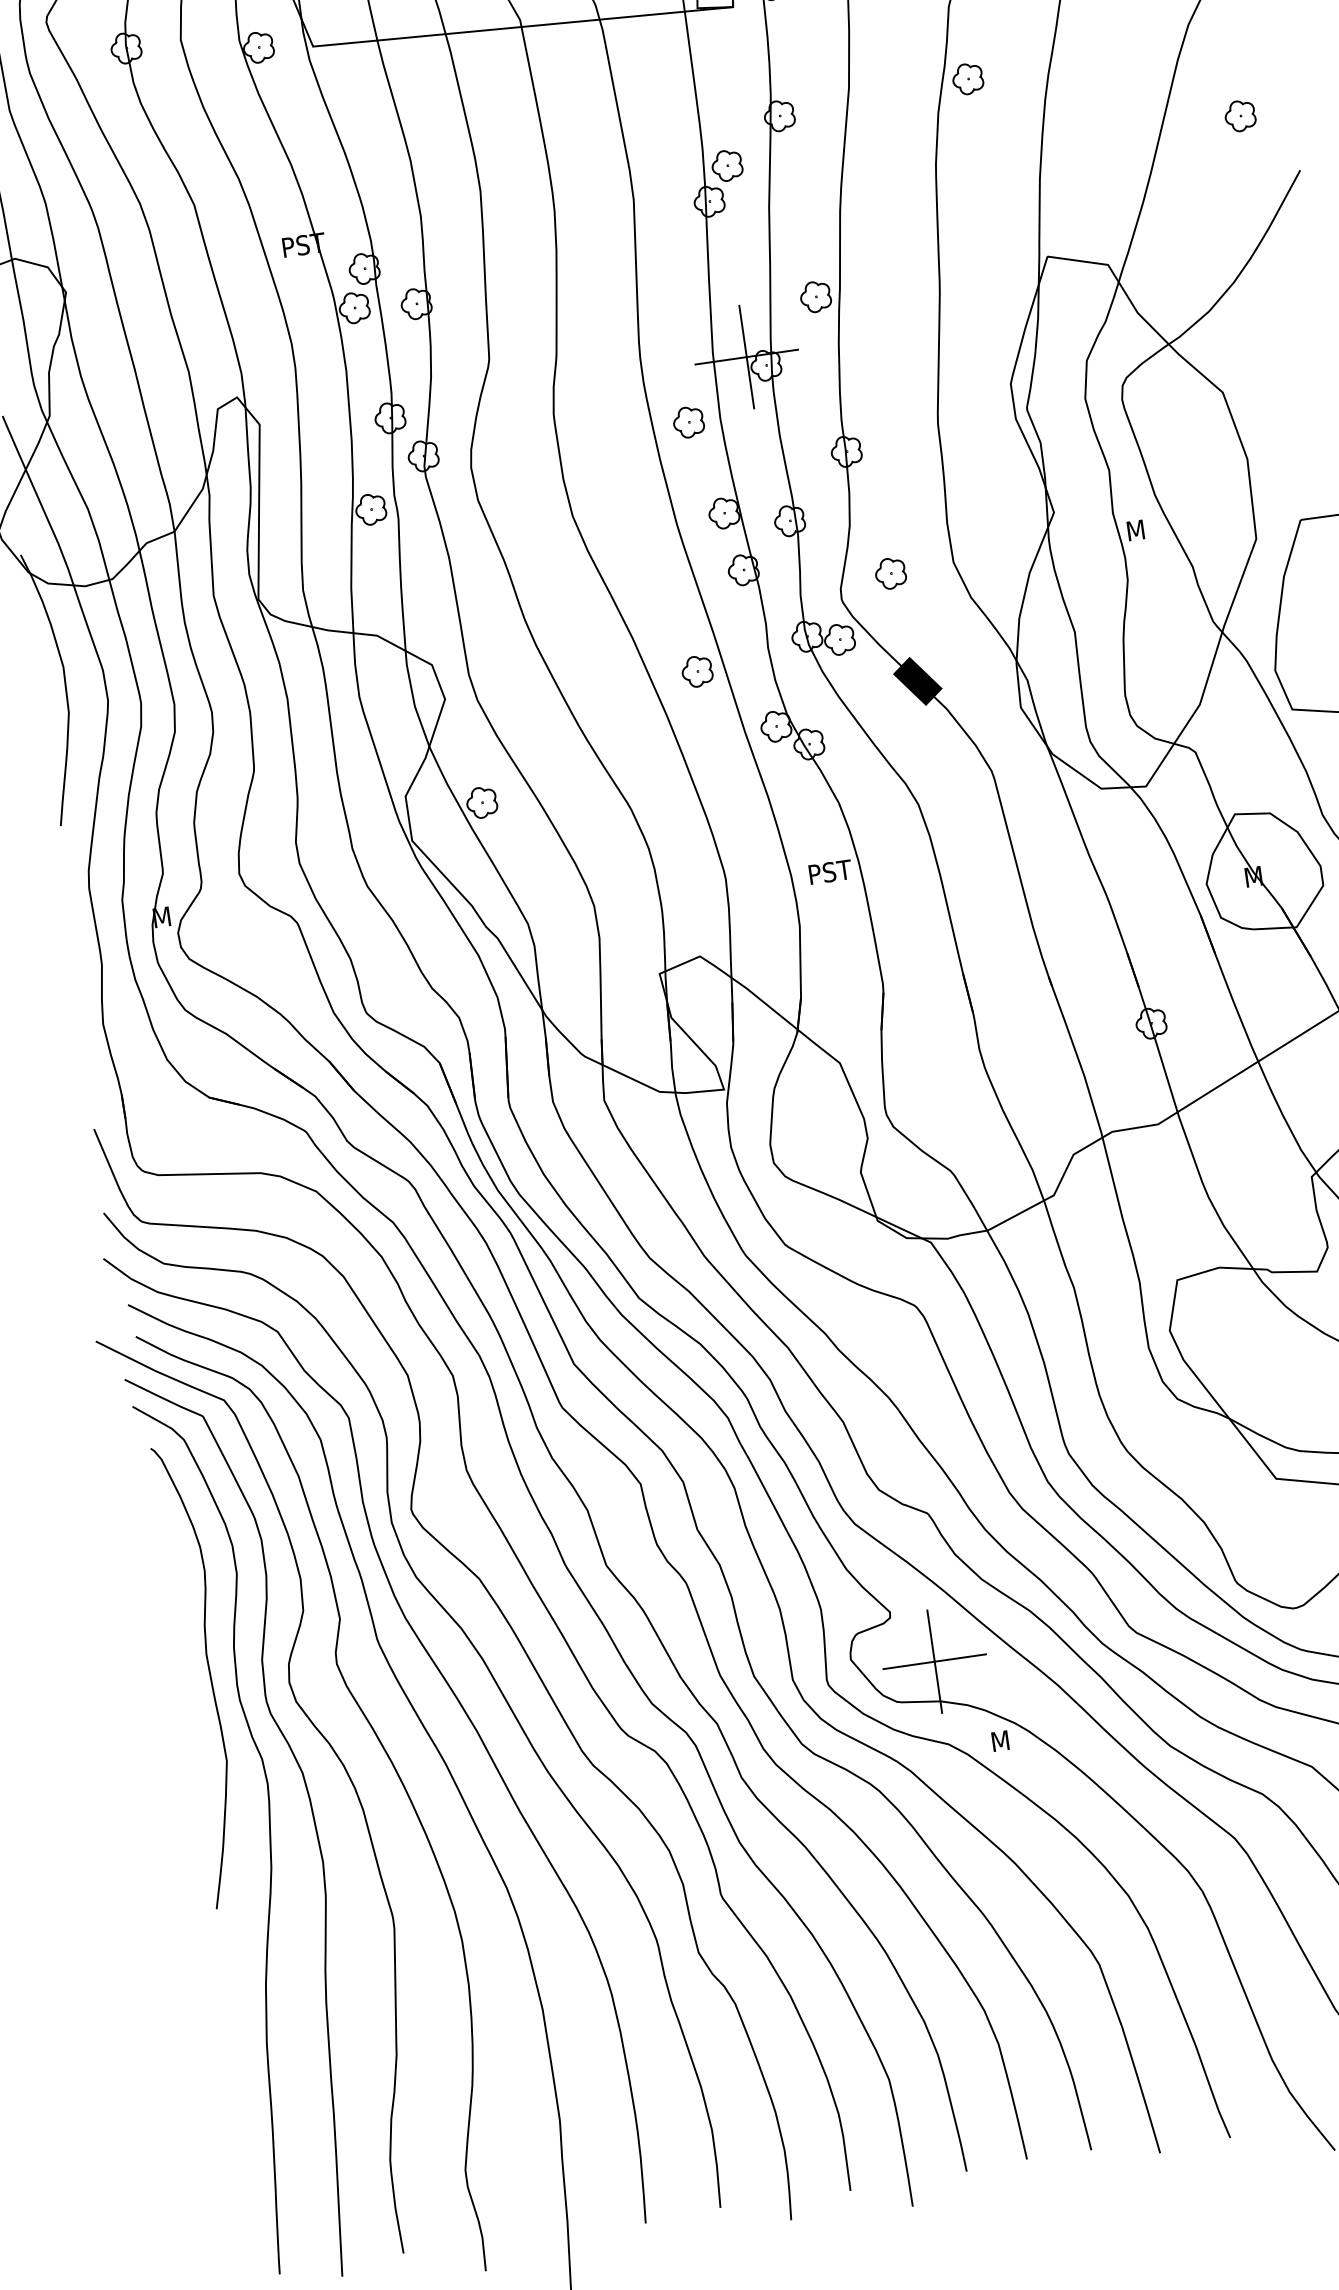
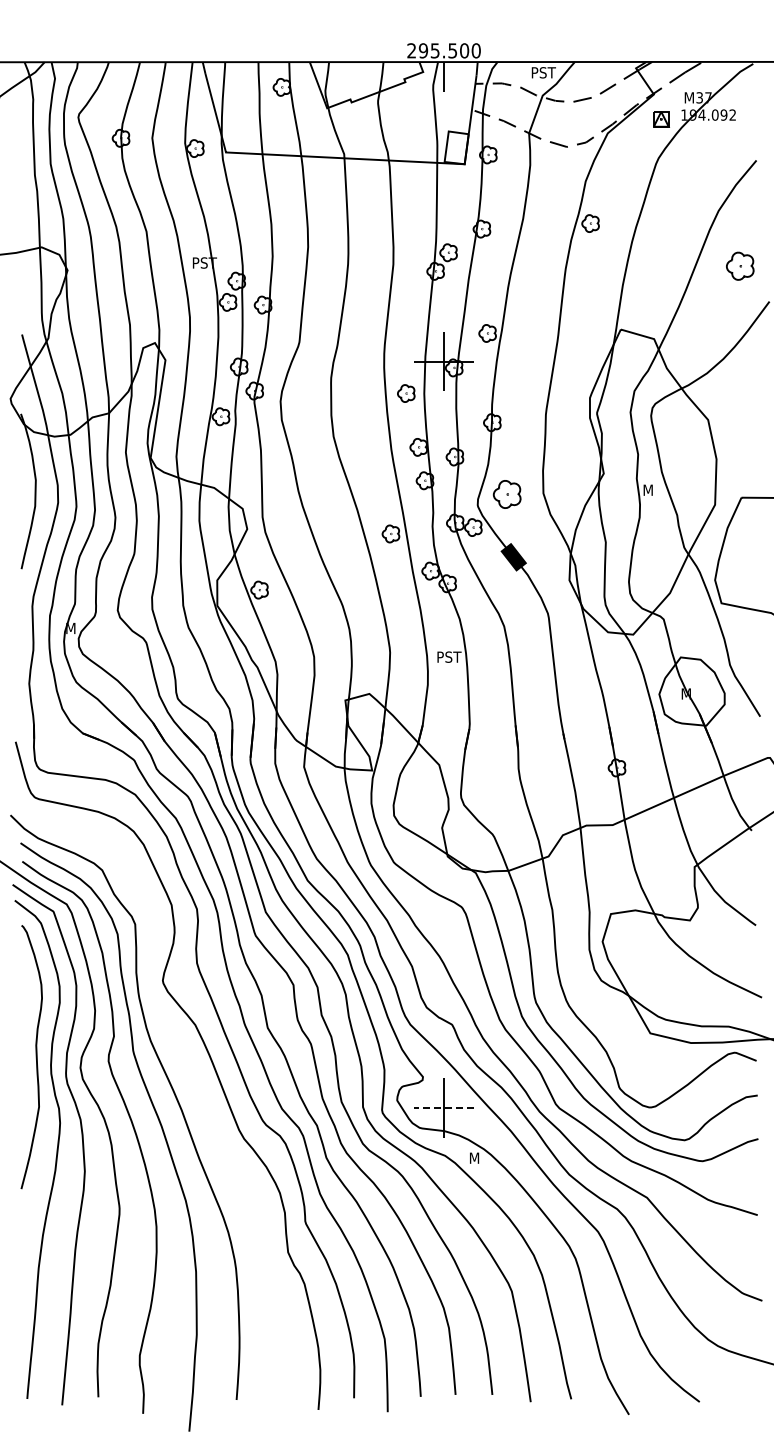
part: (1240, 116) -> (740, 266), size x1.6
part: (891, 573) -> (507, 494), size x1.6
line: (935, 1661) -> (444, 1108), solid -> dashed
curve: (485, 1667) -> (191, 1075), removed

